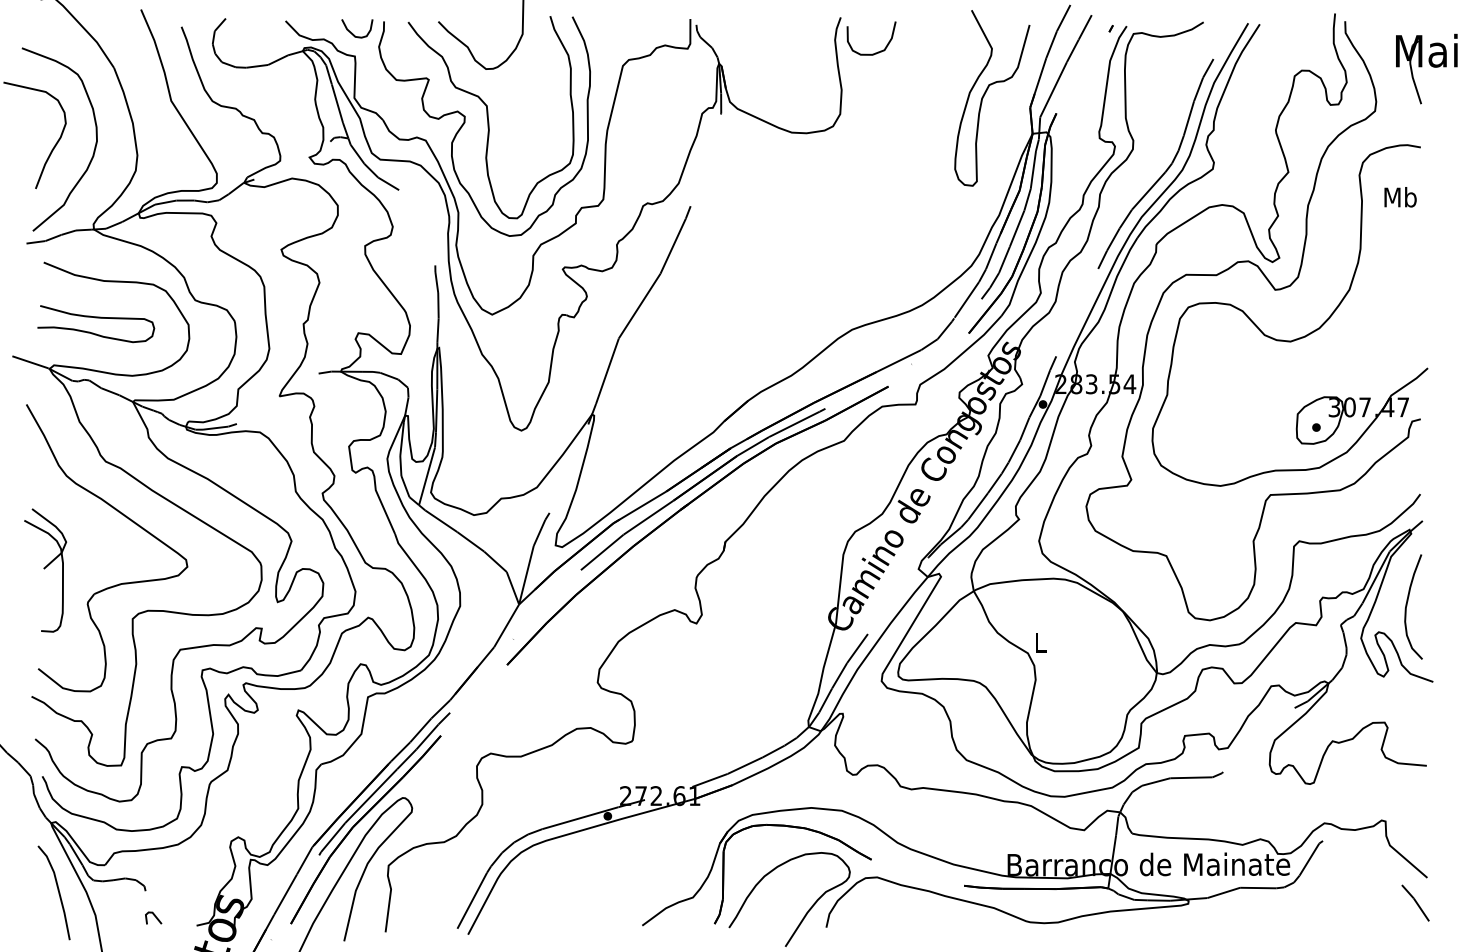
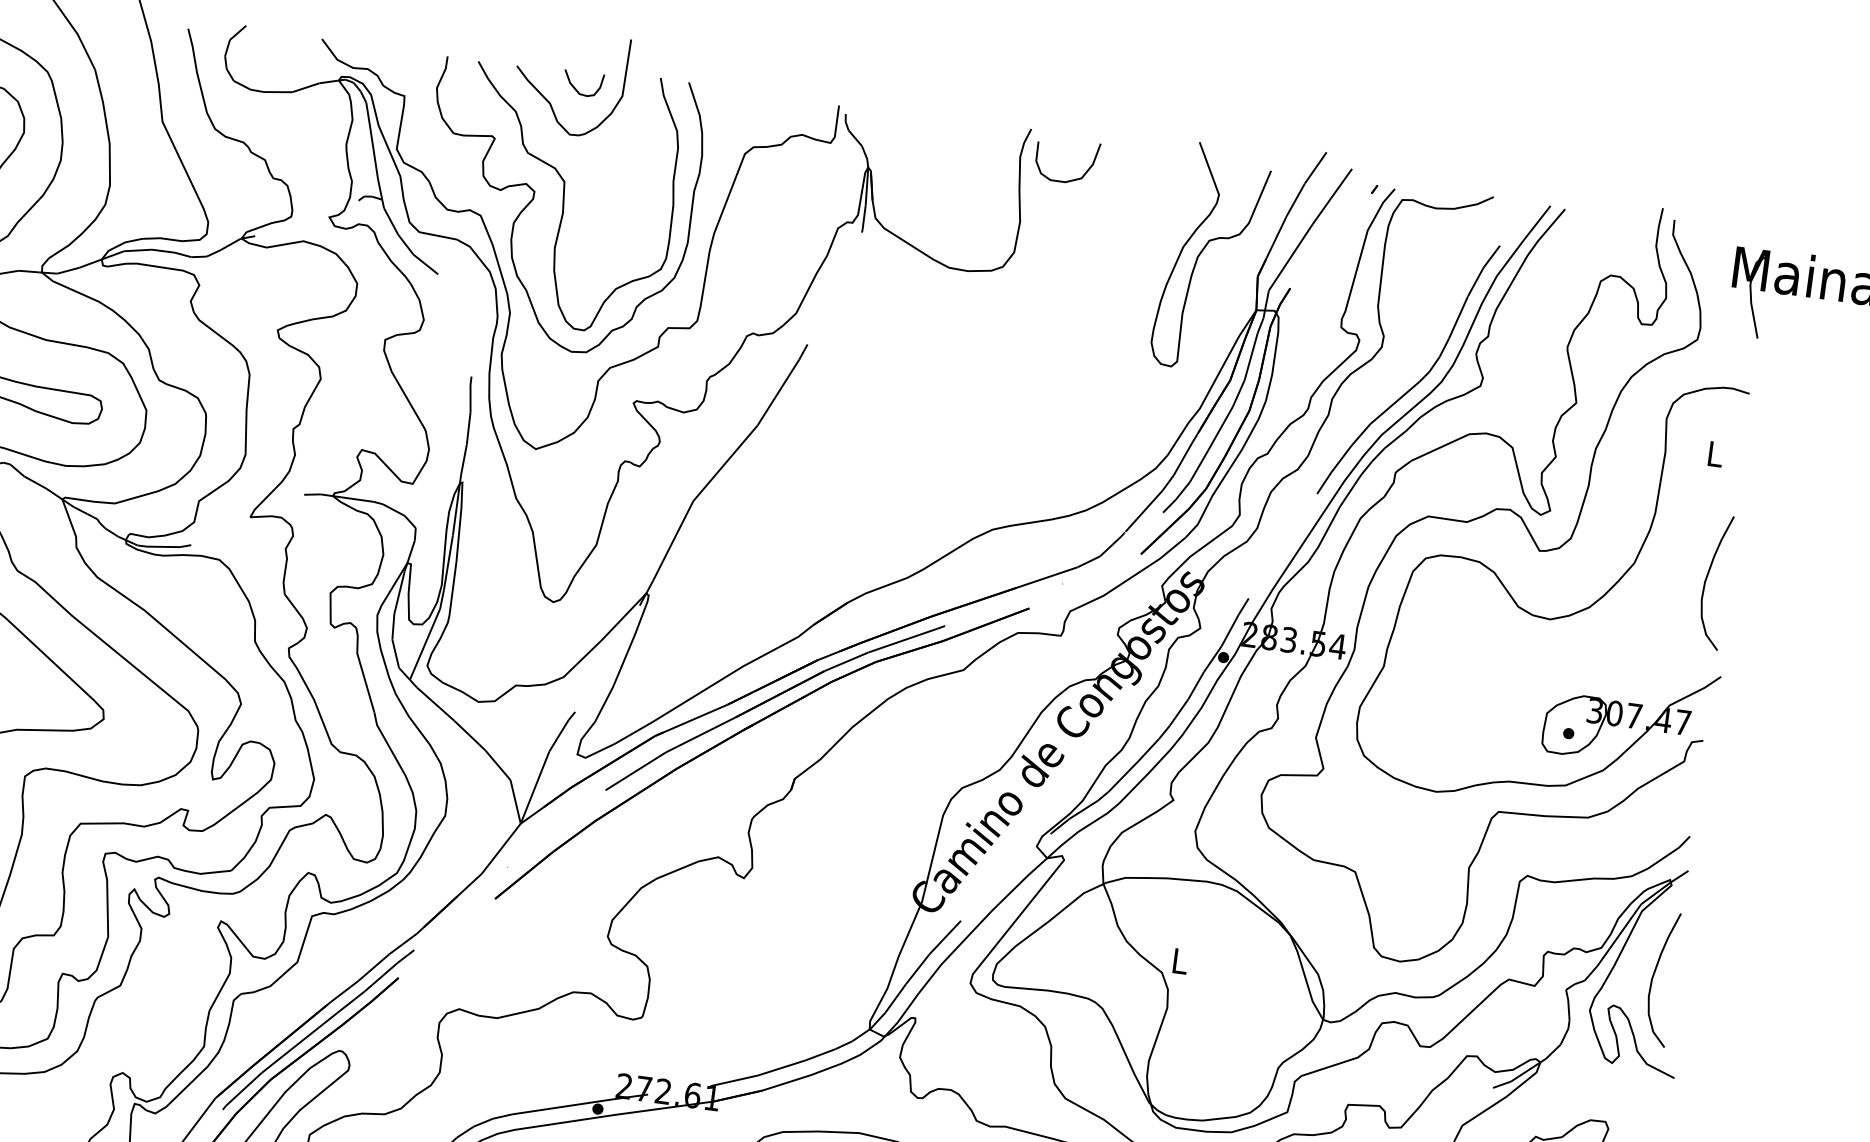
curve: (352, 32) -> (576, 87), moved
text: (1400, 197) -> (1715, 454), Mb -> L
curve: (1407, 295) -> (1707, 580), added

